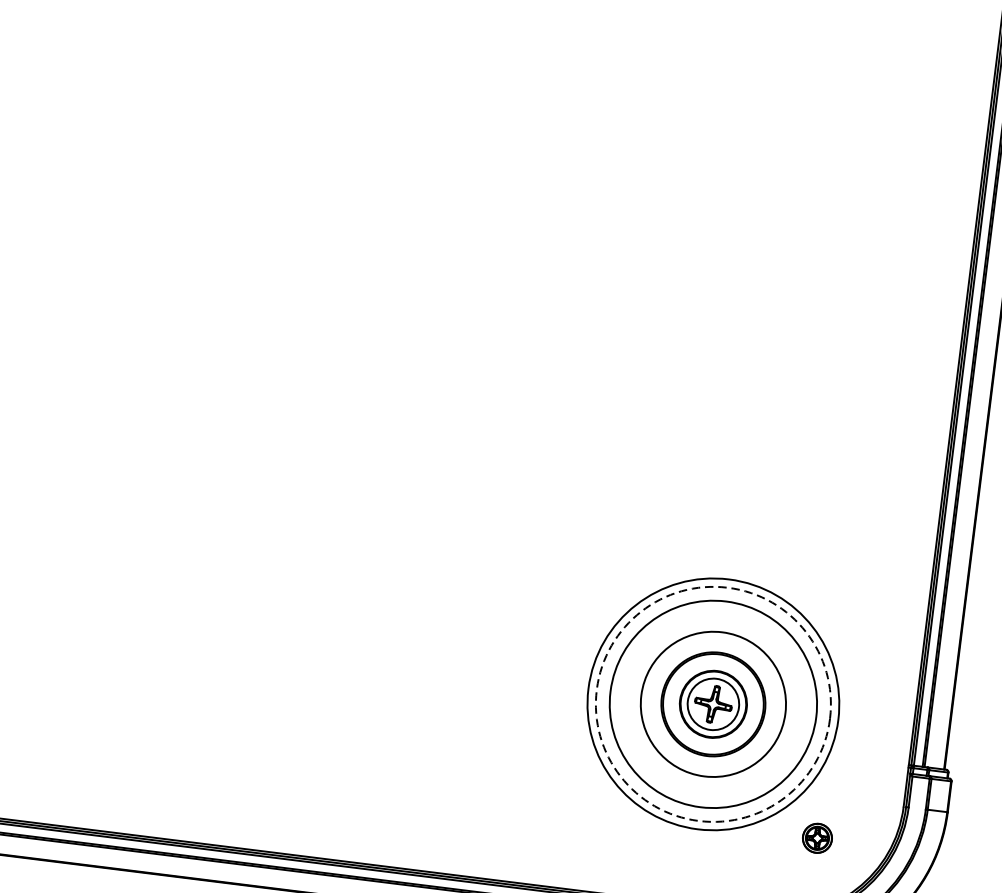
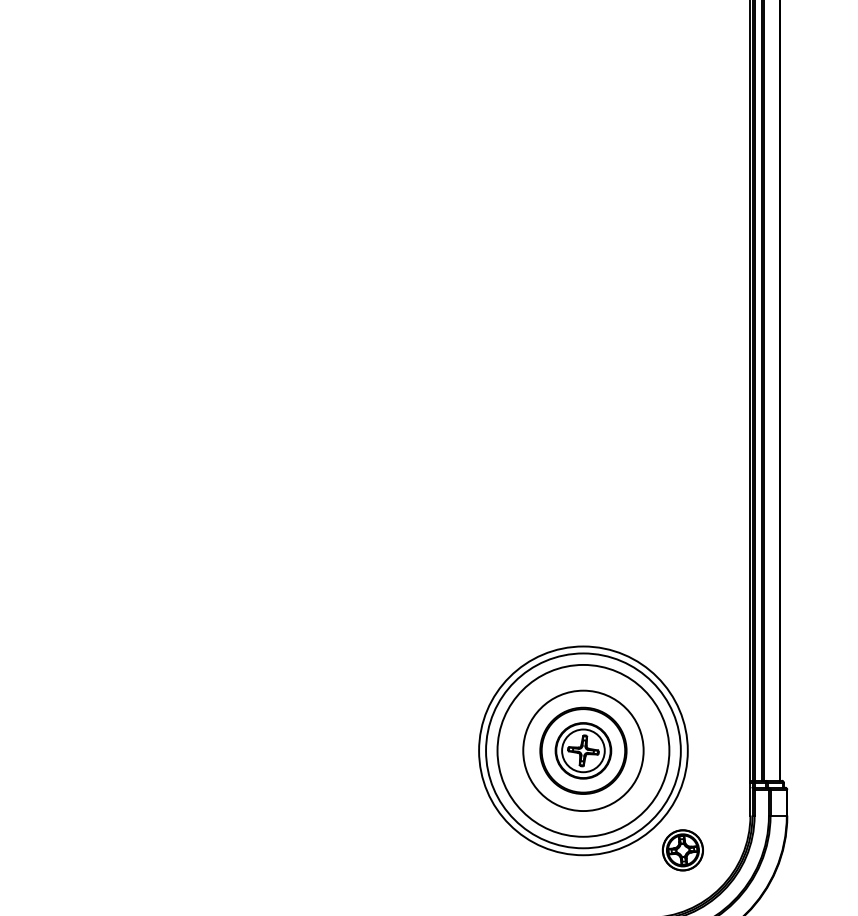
circle: (713, 703) -> (583, 750), dashed -> solid
part: (817, 838) -> (682, 850), size x1.67

